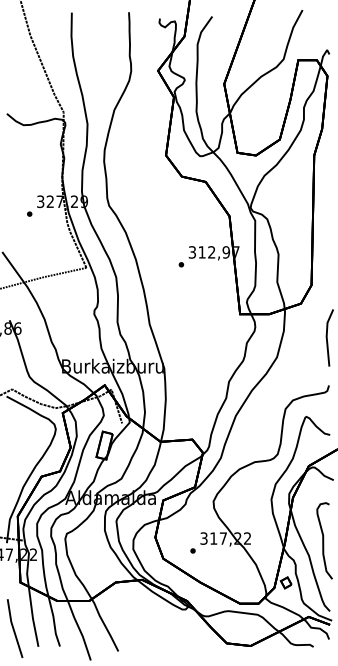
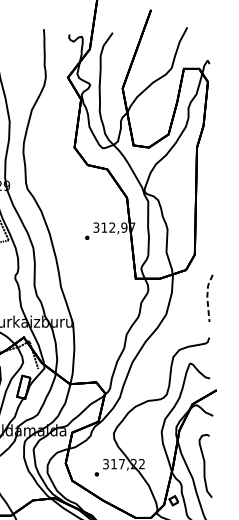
line: (326, 336) -> (207, 297), solid -> dashed

